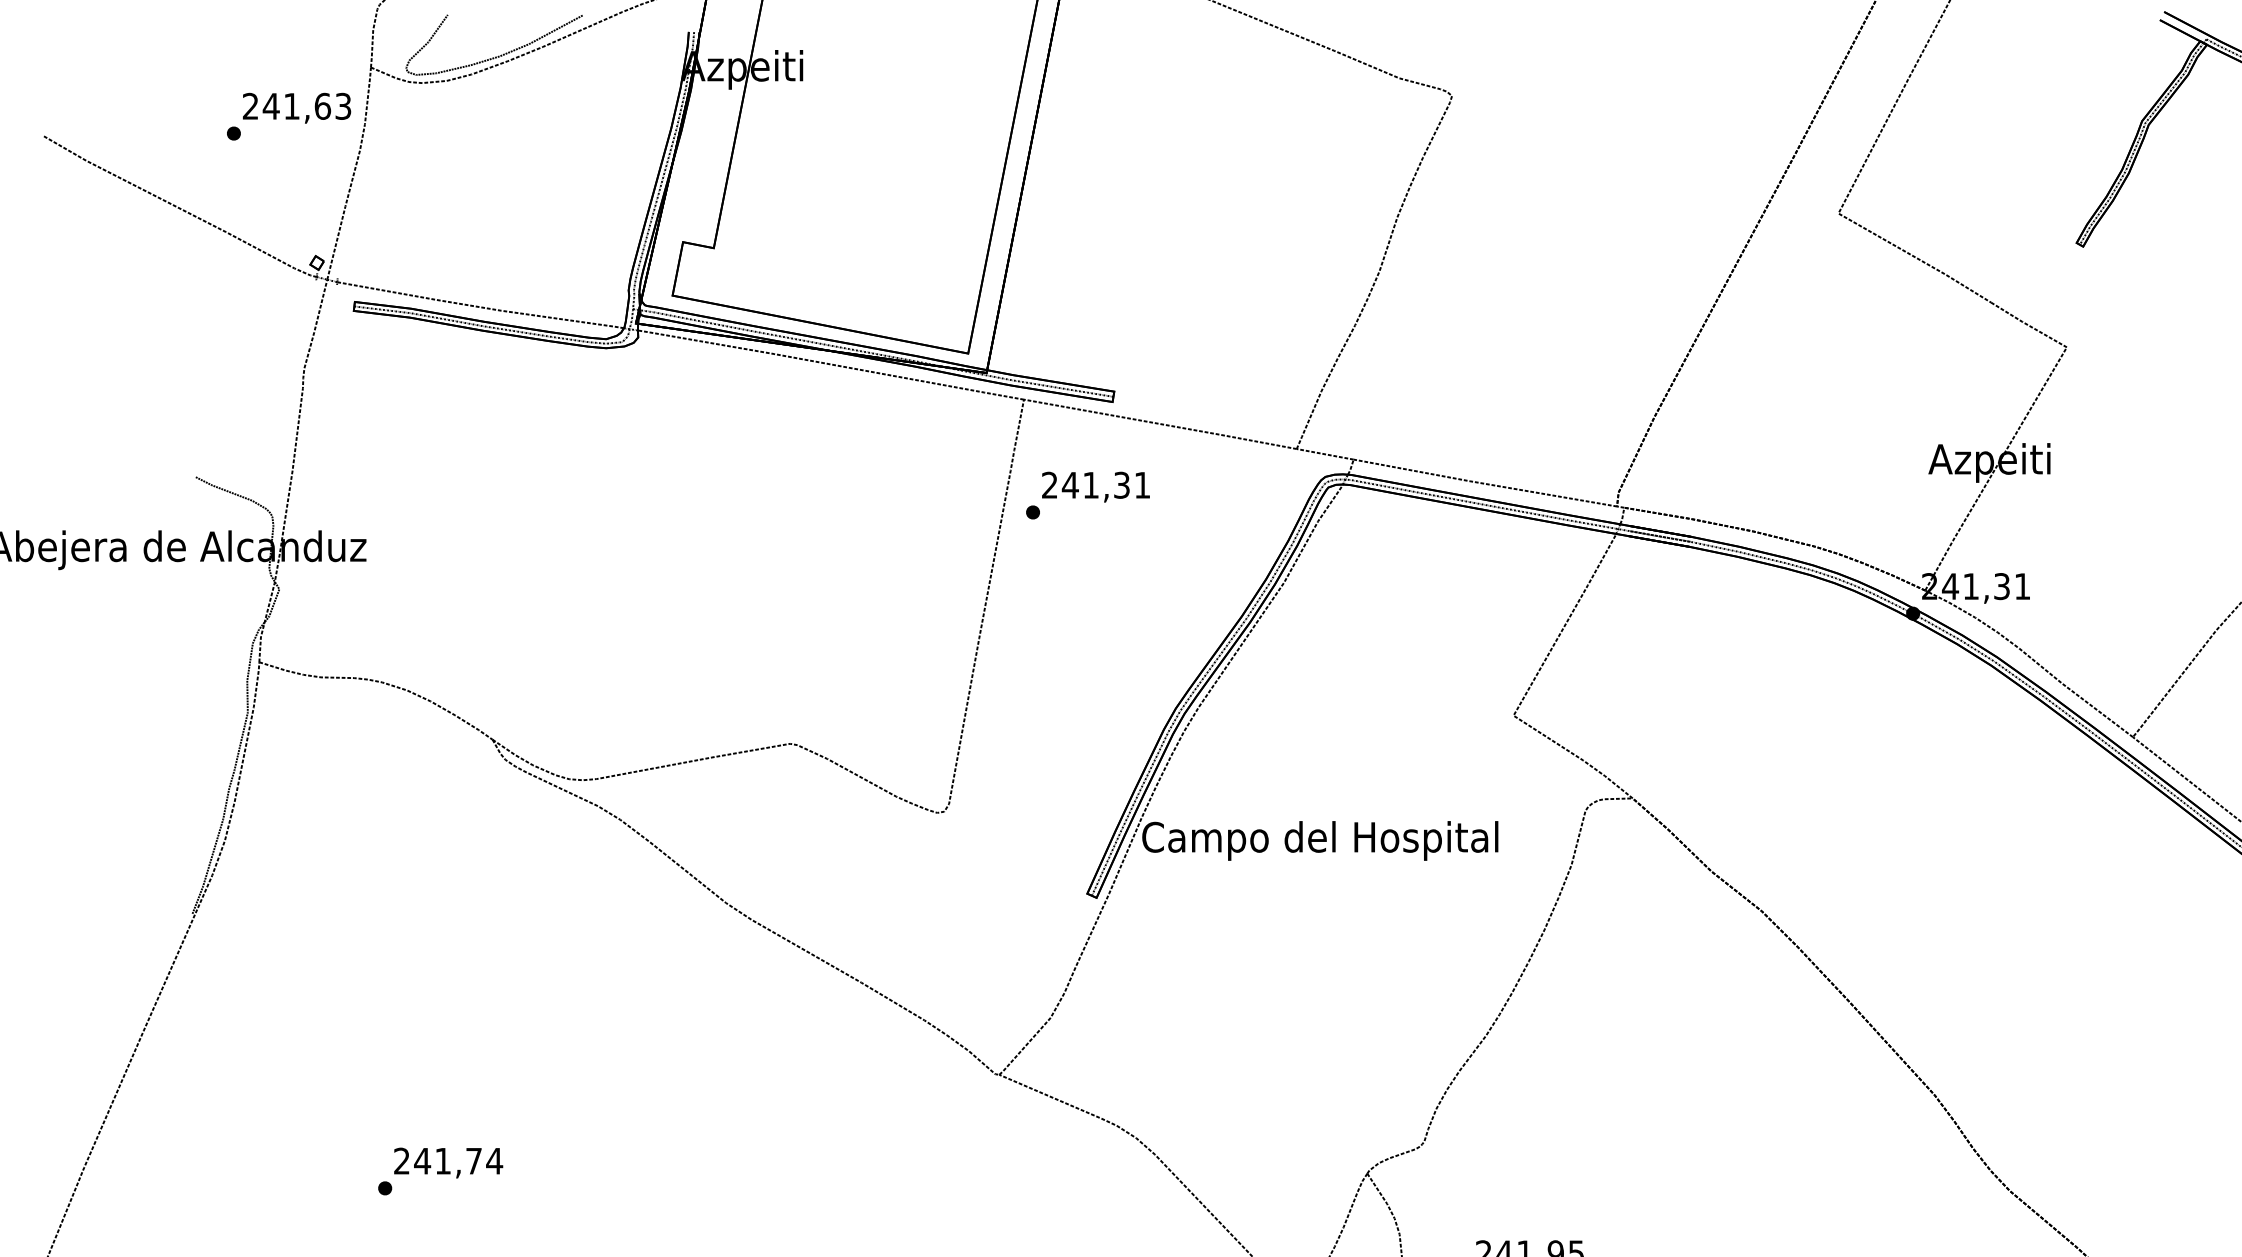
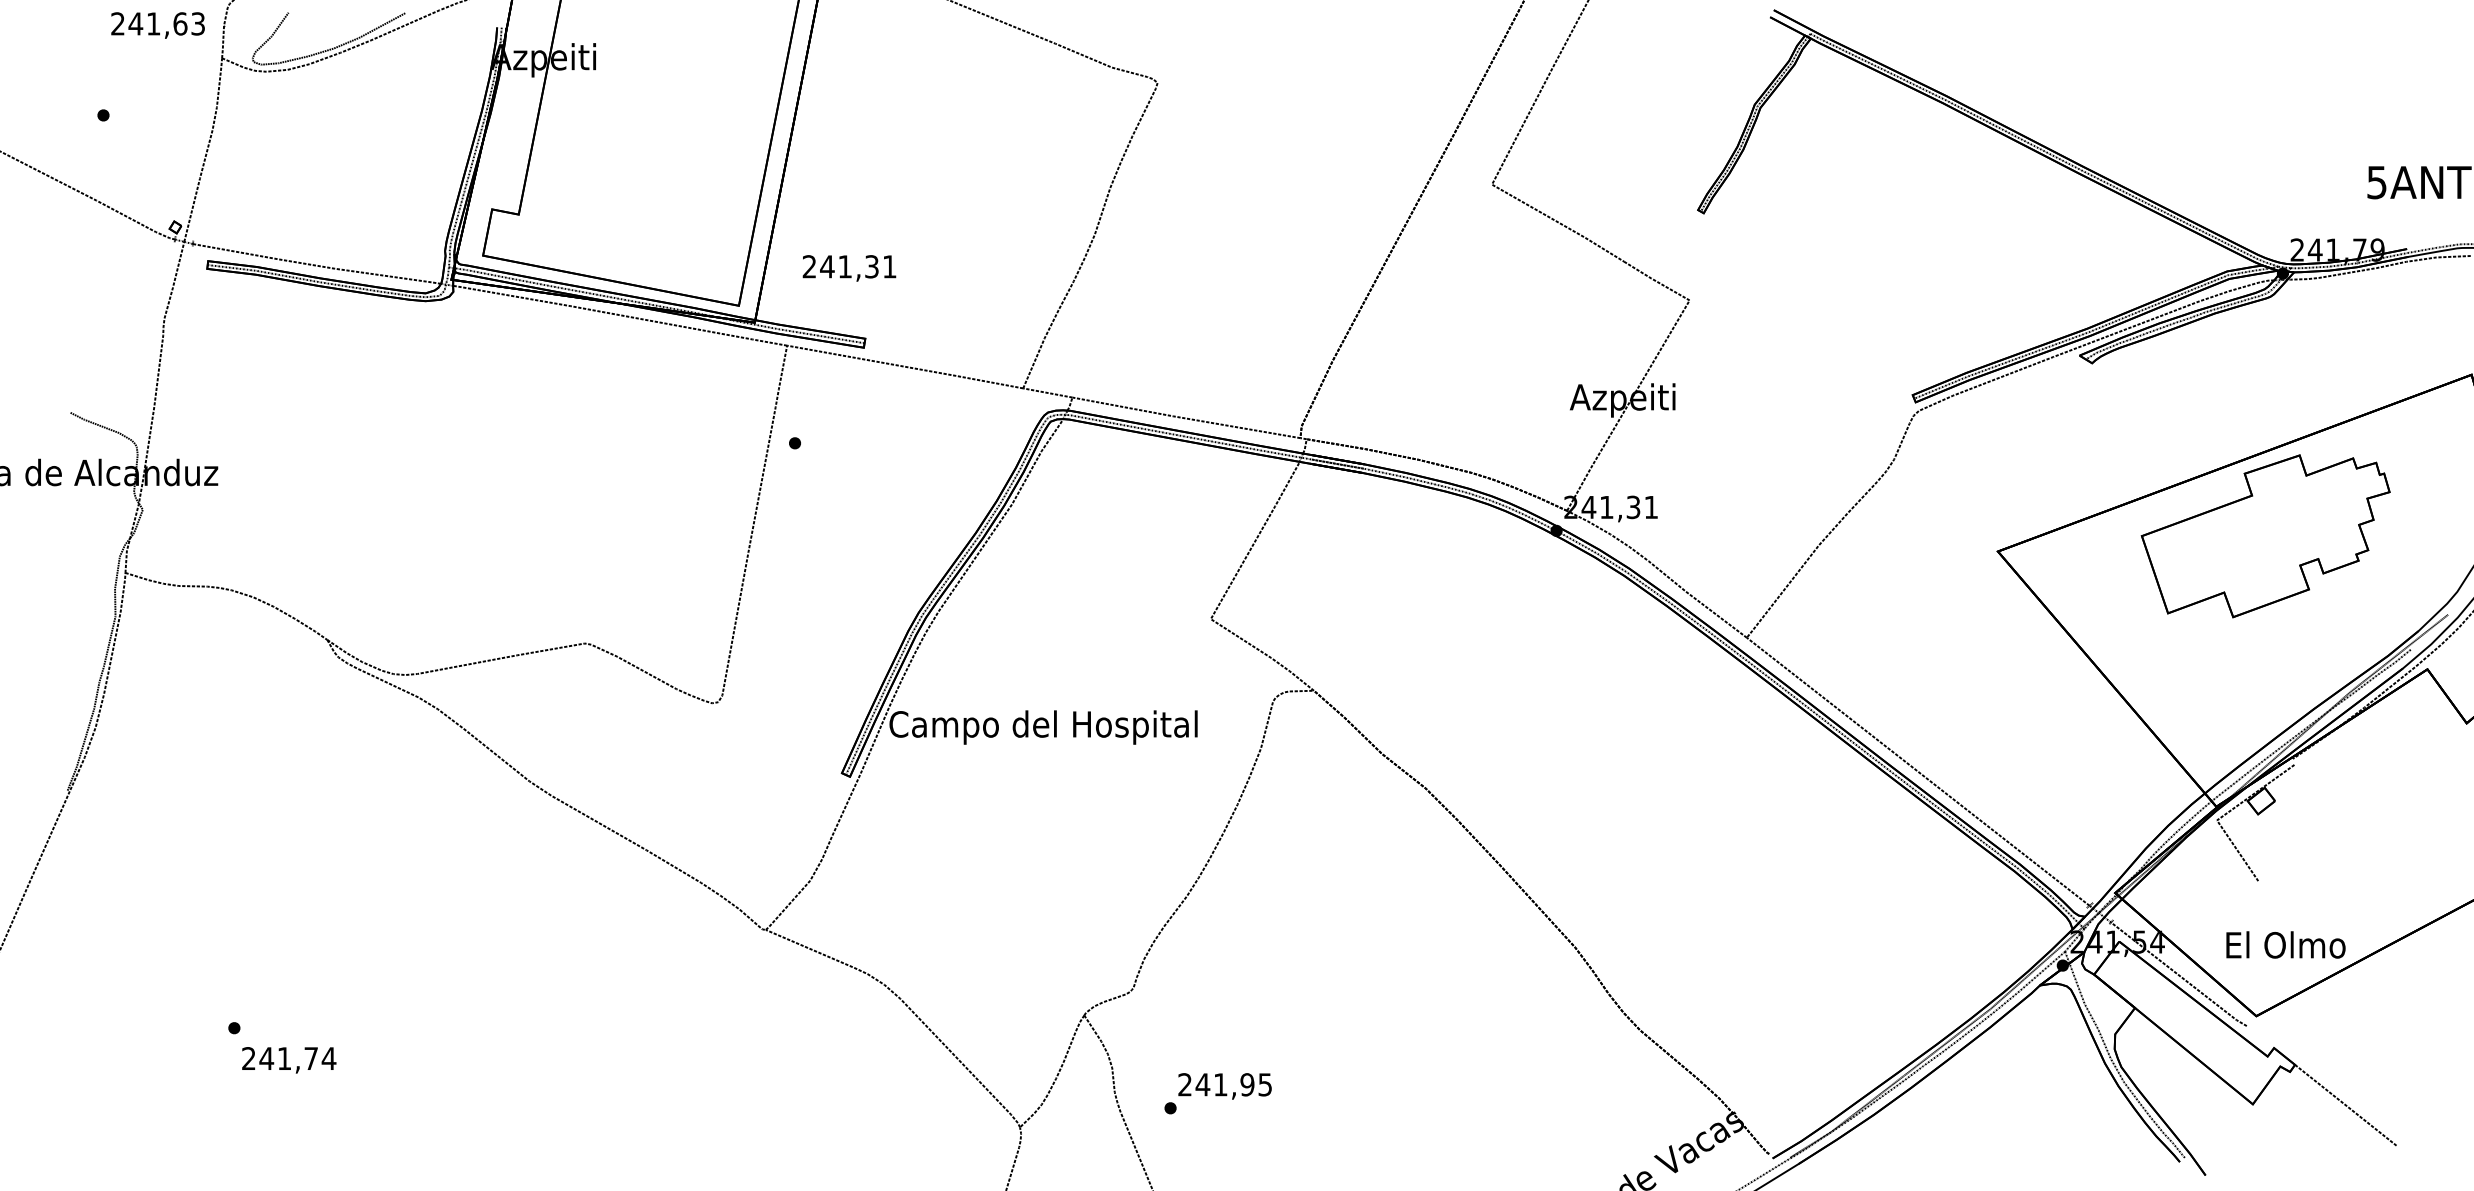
text: (296, 108) -> (157, 25), moved
text: (1096, 487) -> (849, 268), moved
text: (448, 1163) -> (289, 1060), moved

